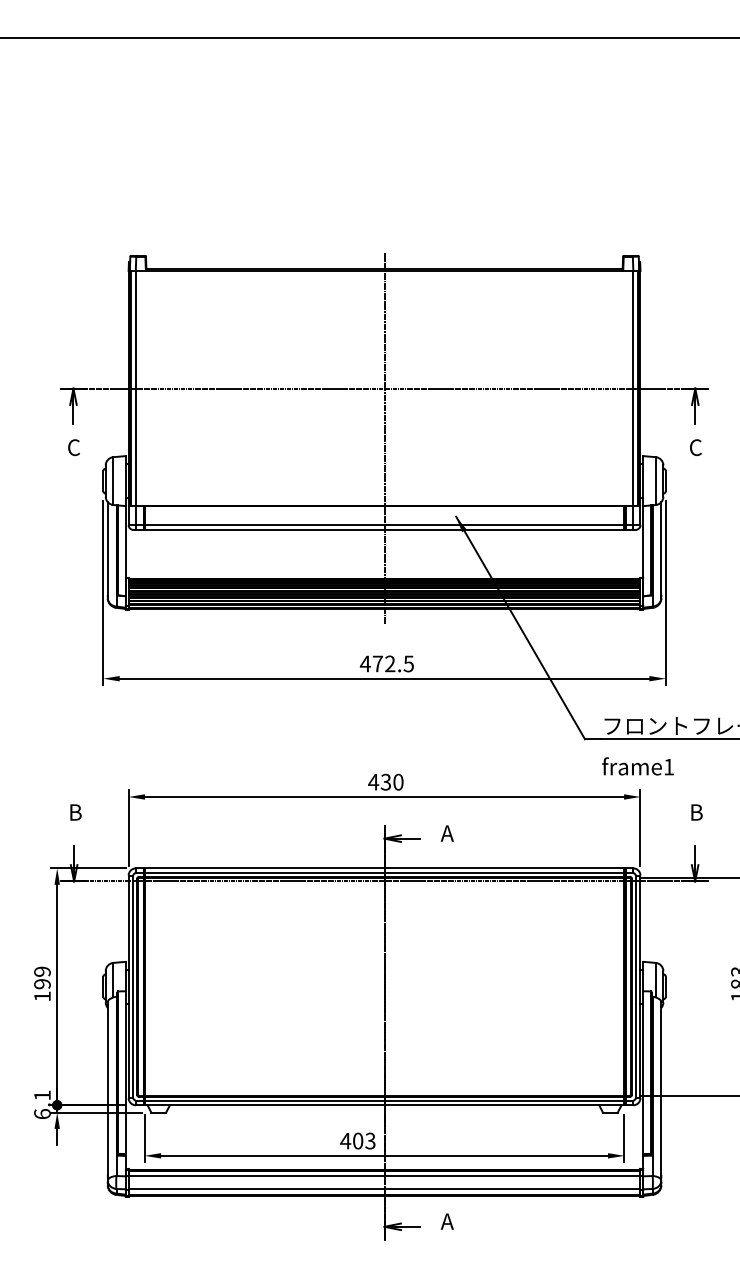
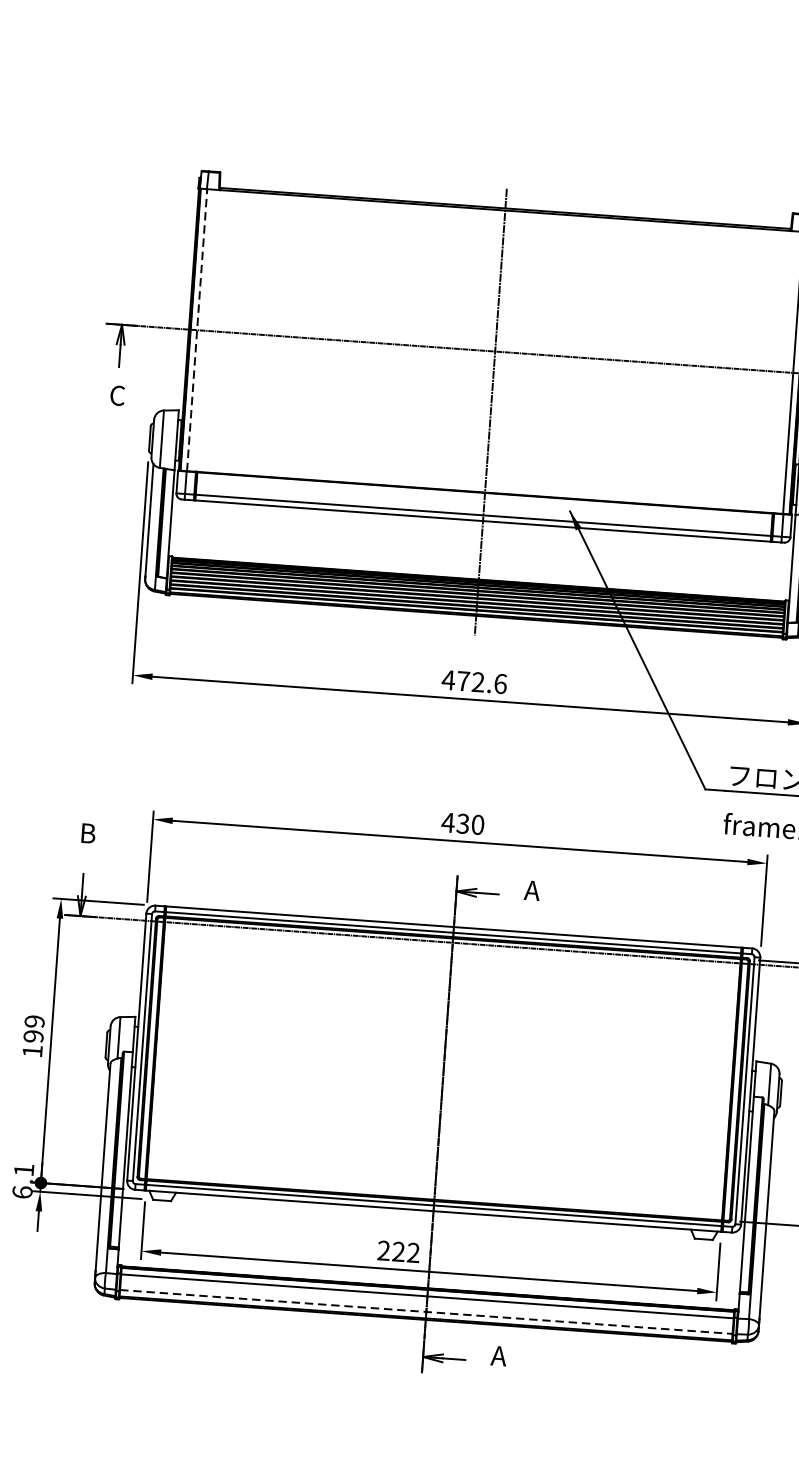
line: (136, 388) -> (197, 330), solid -> dashed
text: (408, 663) -> (500, 683), 472.5 -> 472.6
text: (357, 1140) -> (398, 1251), 403 -> 222
line: (385, 1189) -> (427, 1312), solid -> dashed

